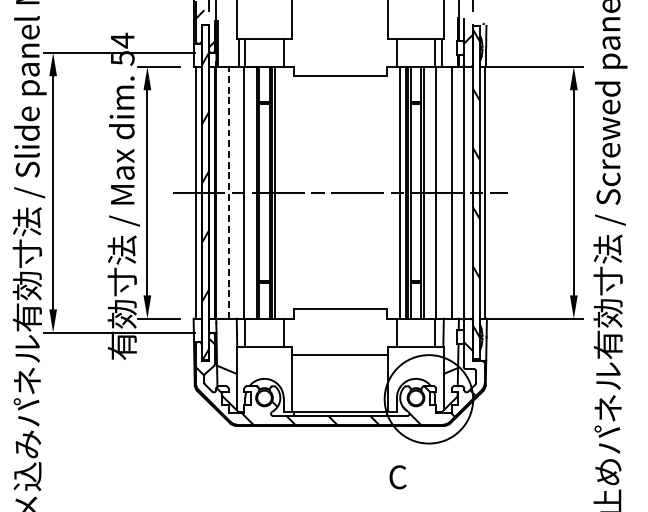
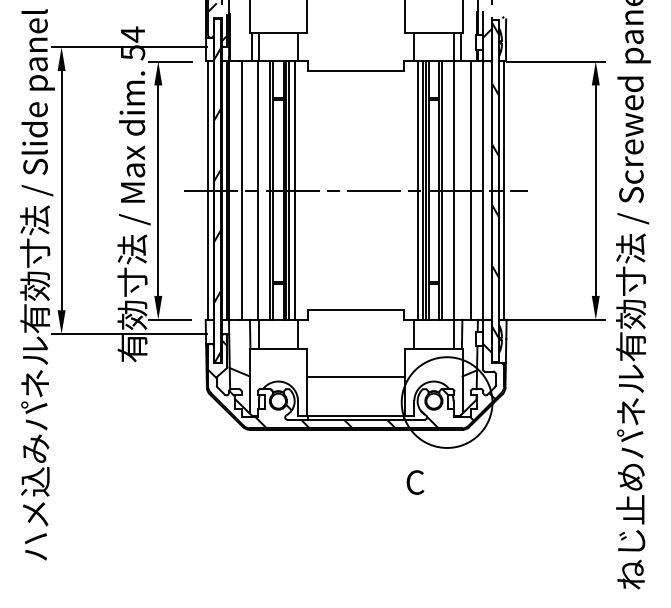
line: (228, 192) -> (241, 190), dashed -> solid
line: (280, 192) -> (294, 190), added
line: (340, 355) -> (356, 377), moved

